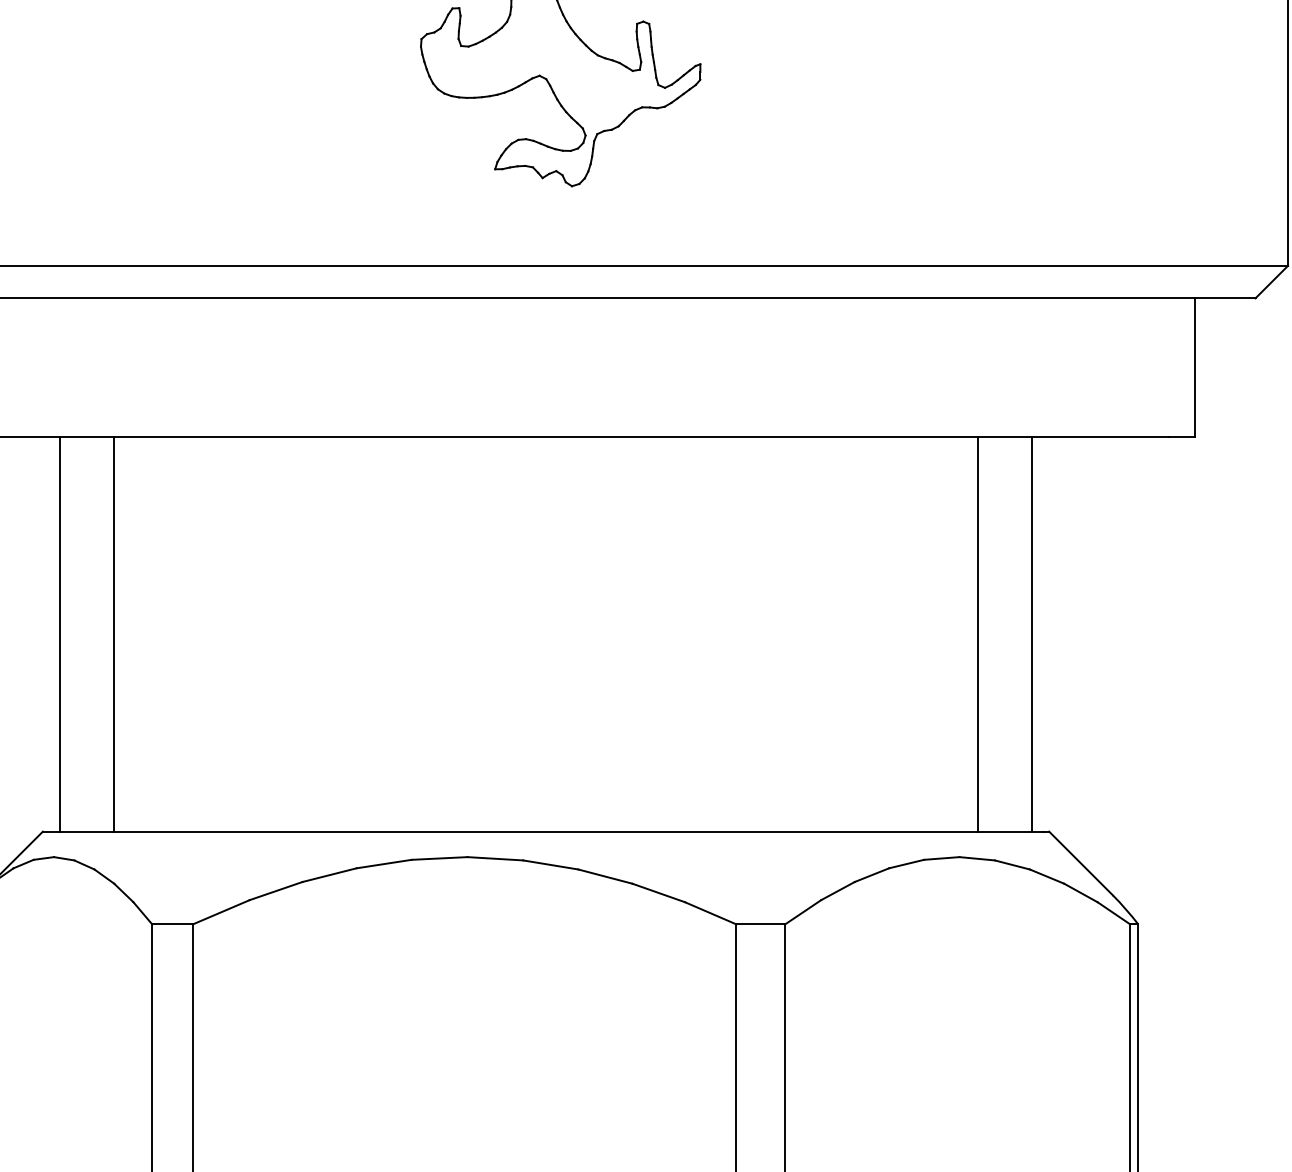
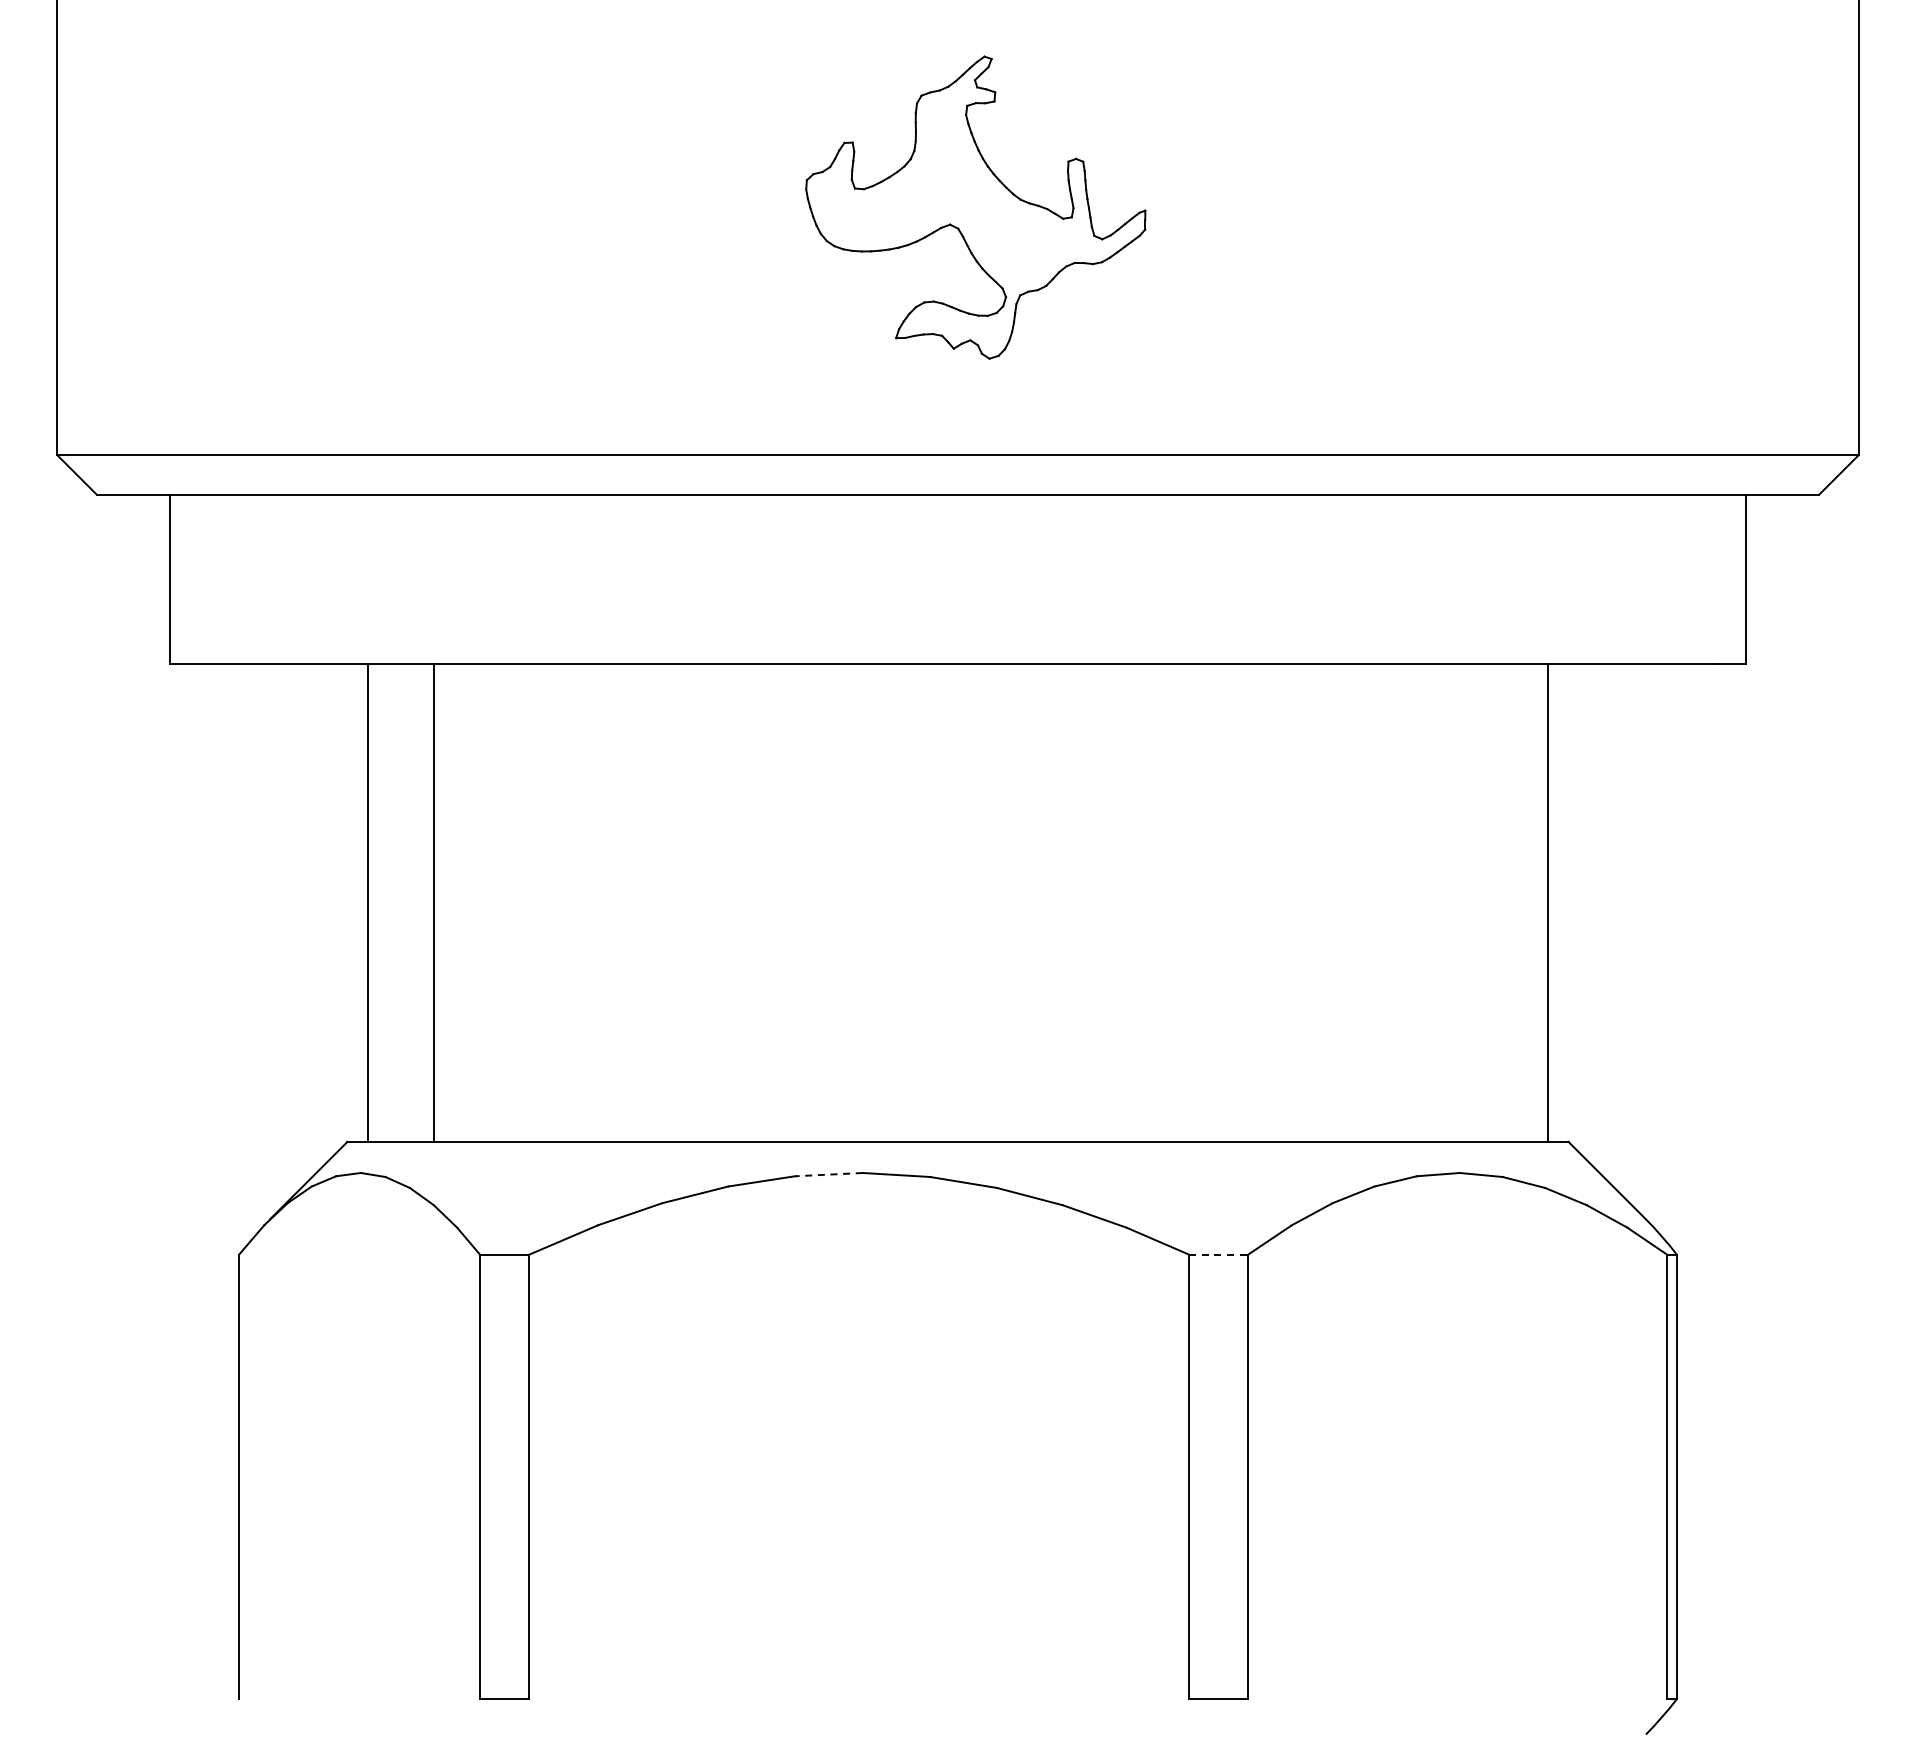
line: (978, 634) -> (1482, 902), removed
line: (439, 858) -> (828, 1174), solid -> dashed
line: (760, 924) -> (1218, 1254), solid -> dashed

